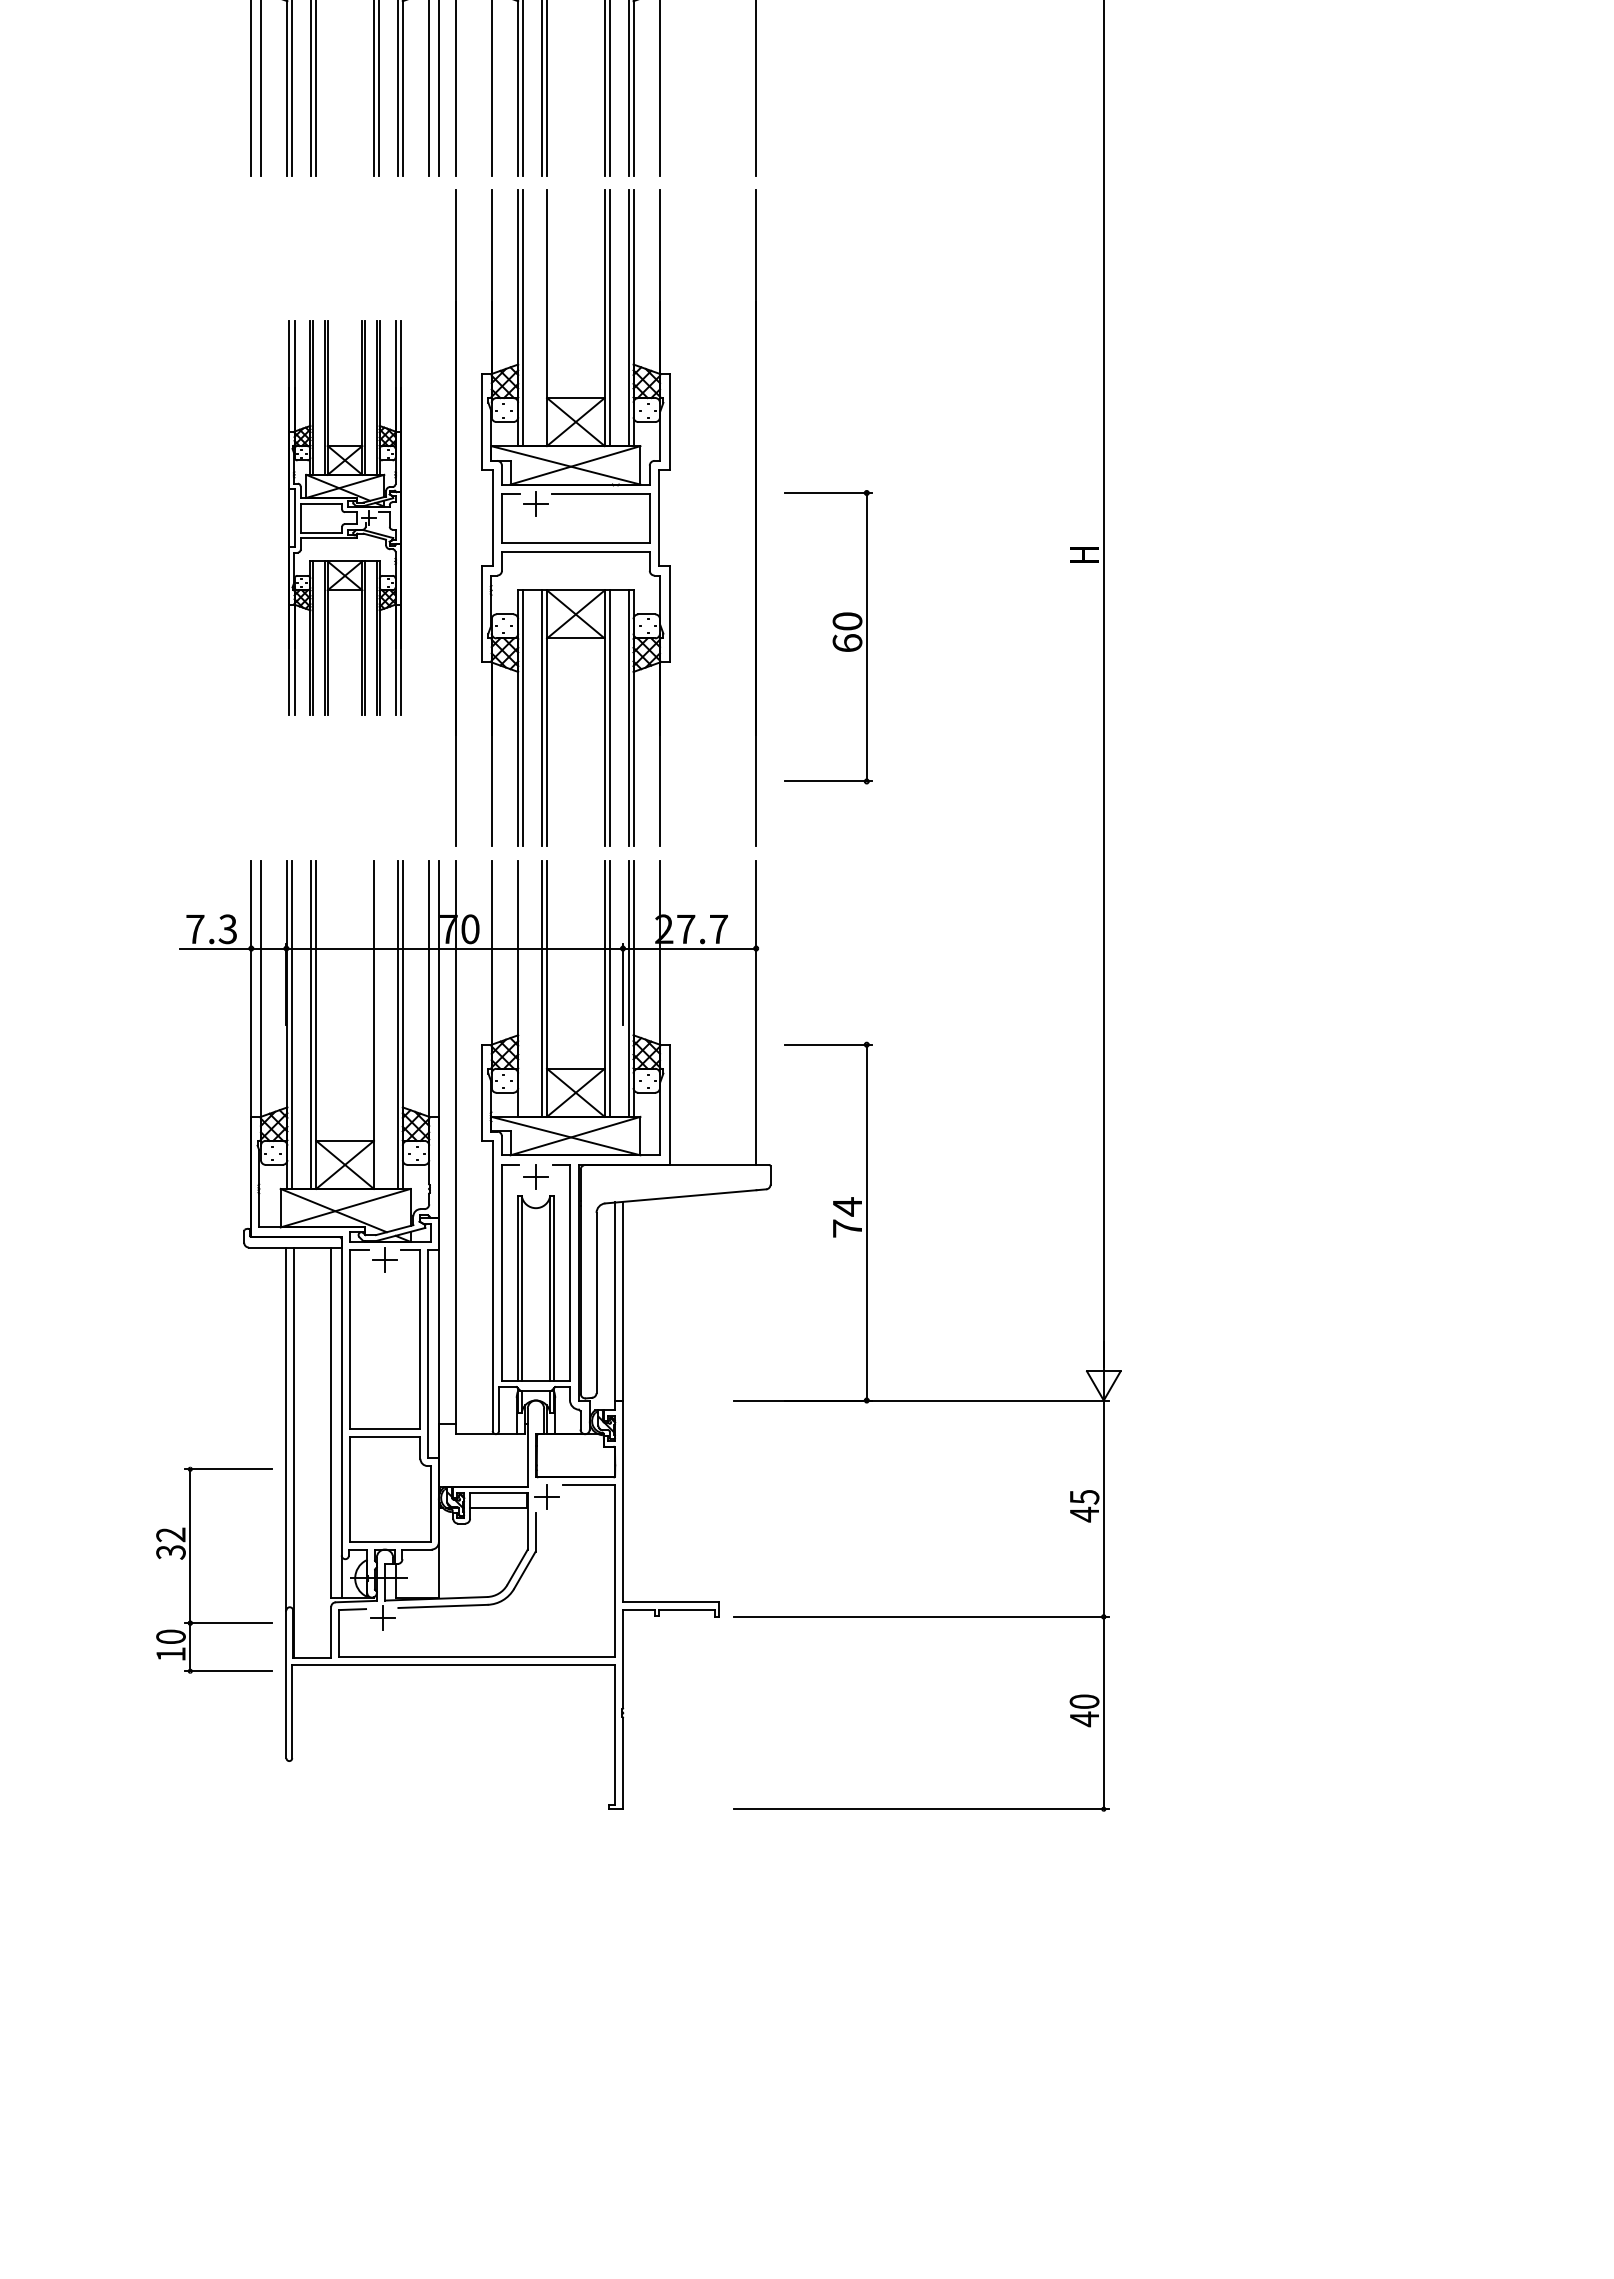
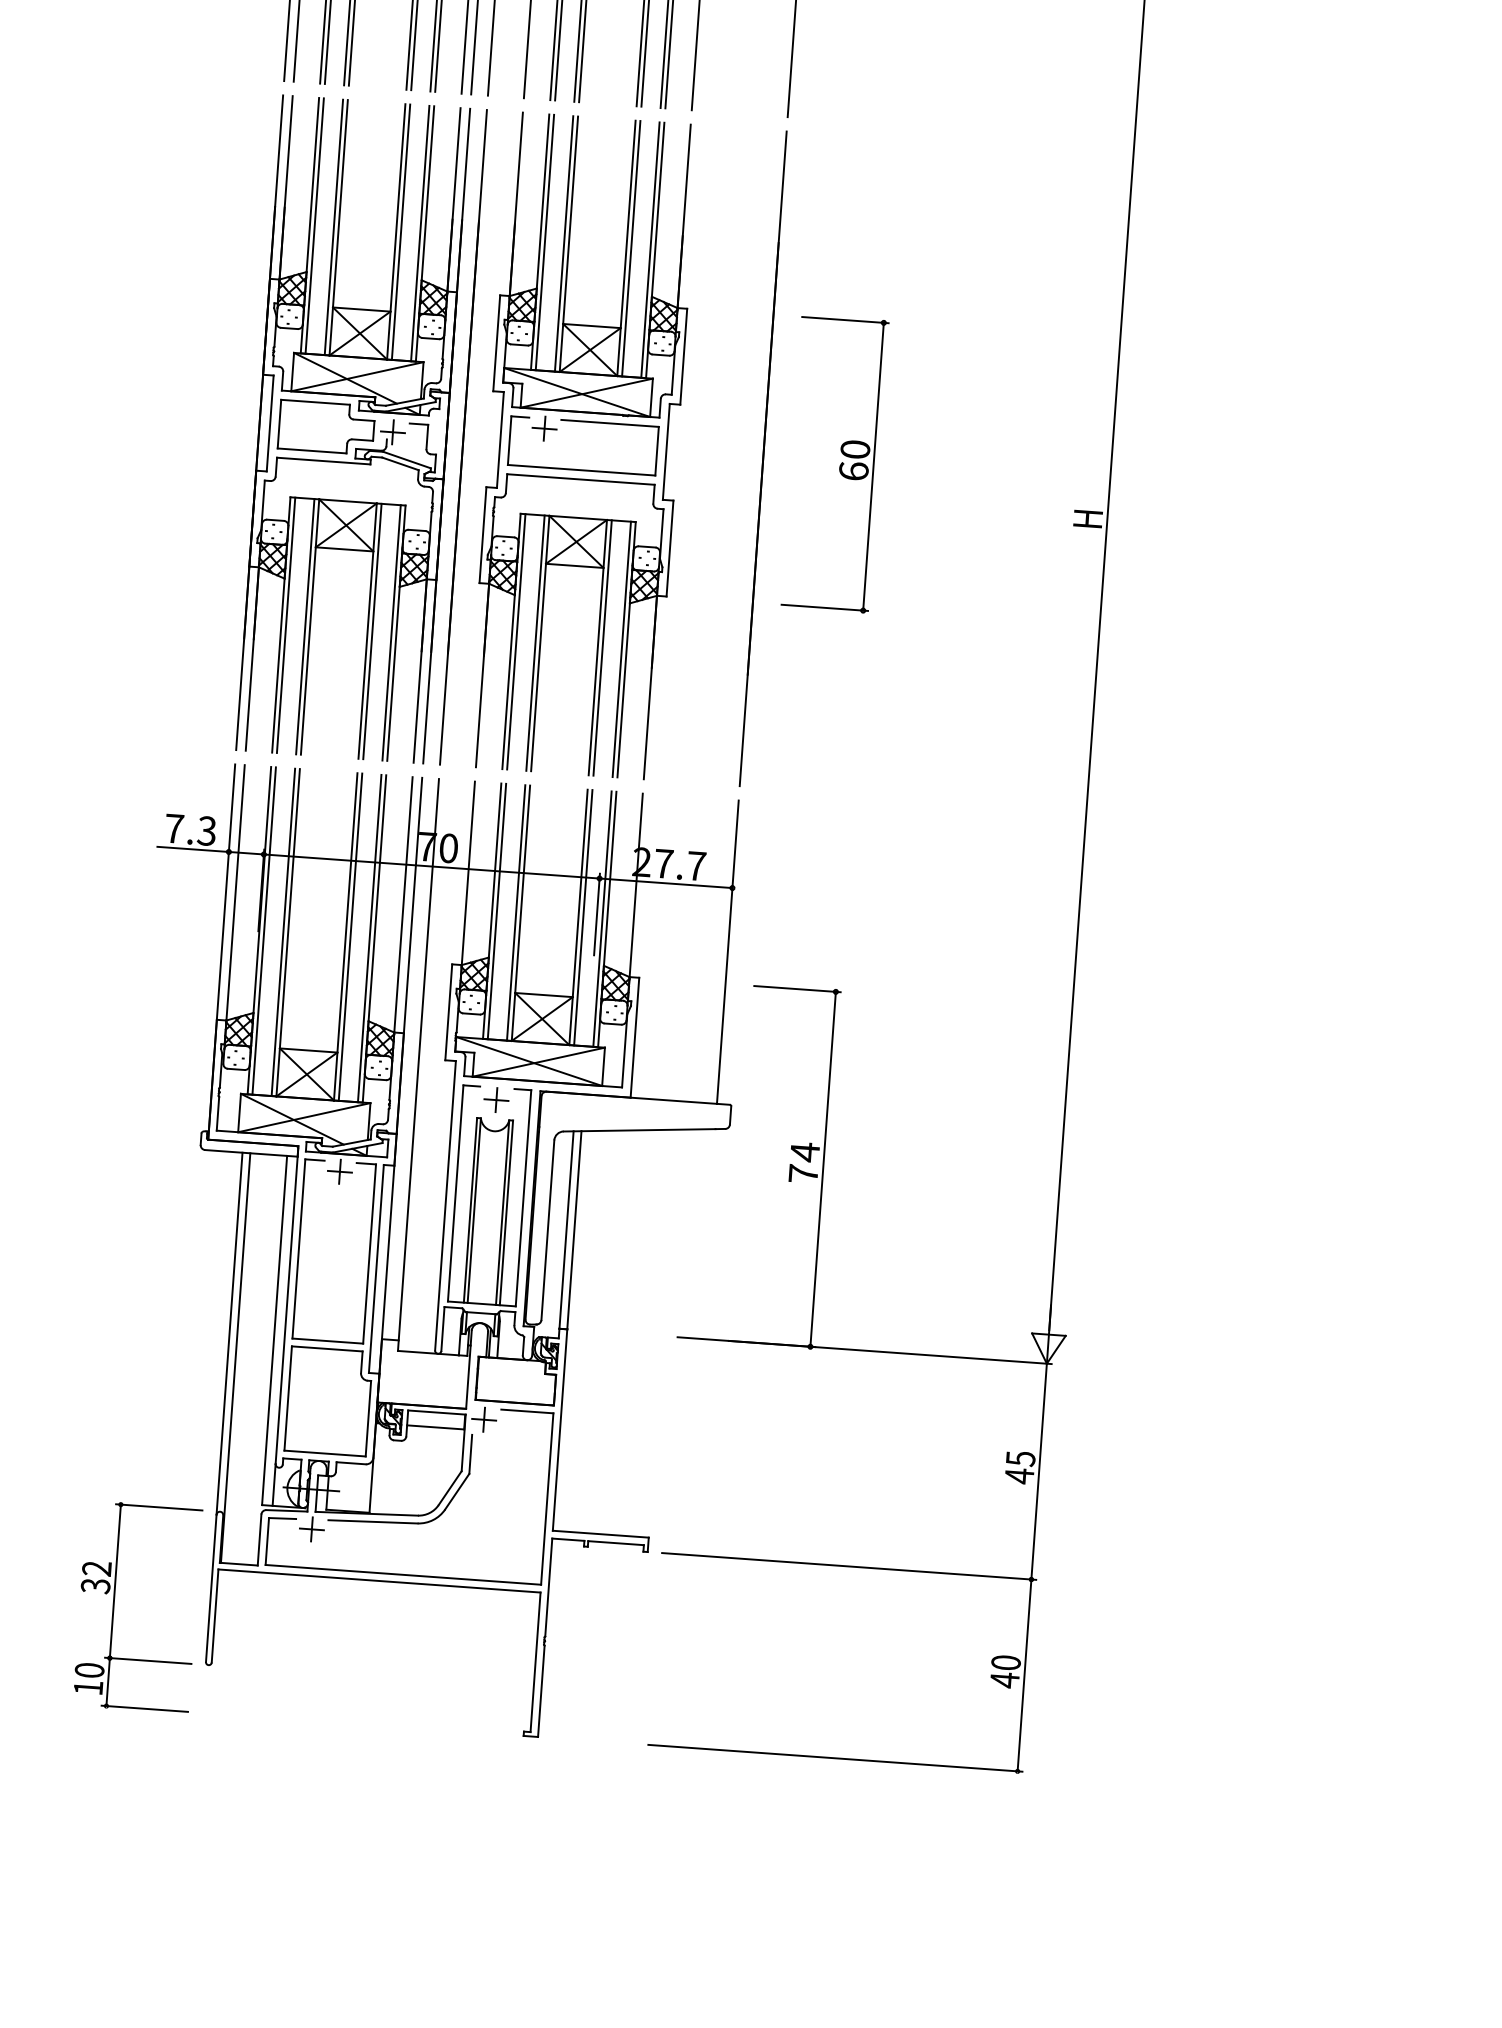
line: (542, 318) -> (564, 244), added
part: (344, 517) -> (352, 428), size x1.67
part: (828, 637) -> (835, 464), moved
line: (523, 988) -> (497, 911), added
line: (378, 1024) -> (350, 936), added
part: (190, 1569) -> (113, 1604), moved

